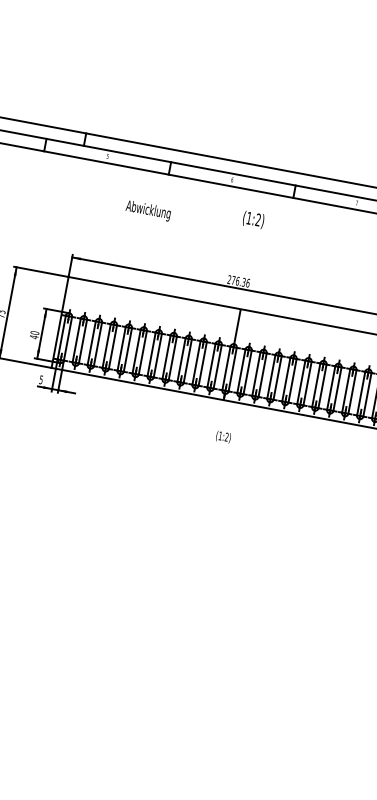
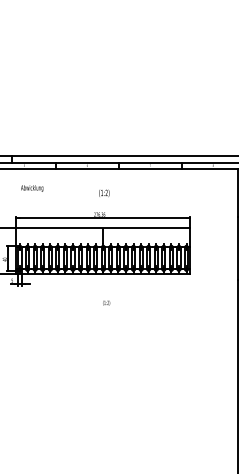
text: (149, 210) -> (32, 188), moved
text: (254, 218) -> (104, 192), moved
text: (223, 435) -> (106, 302), moved

